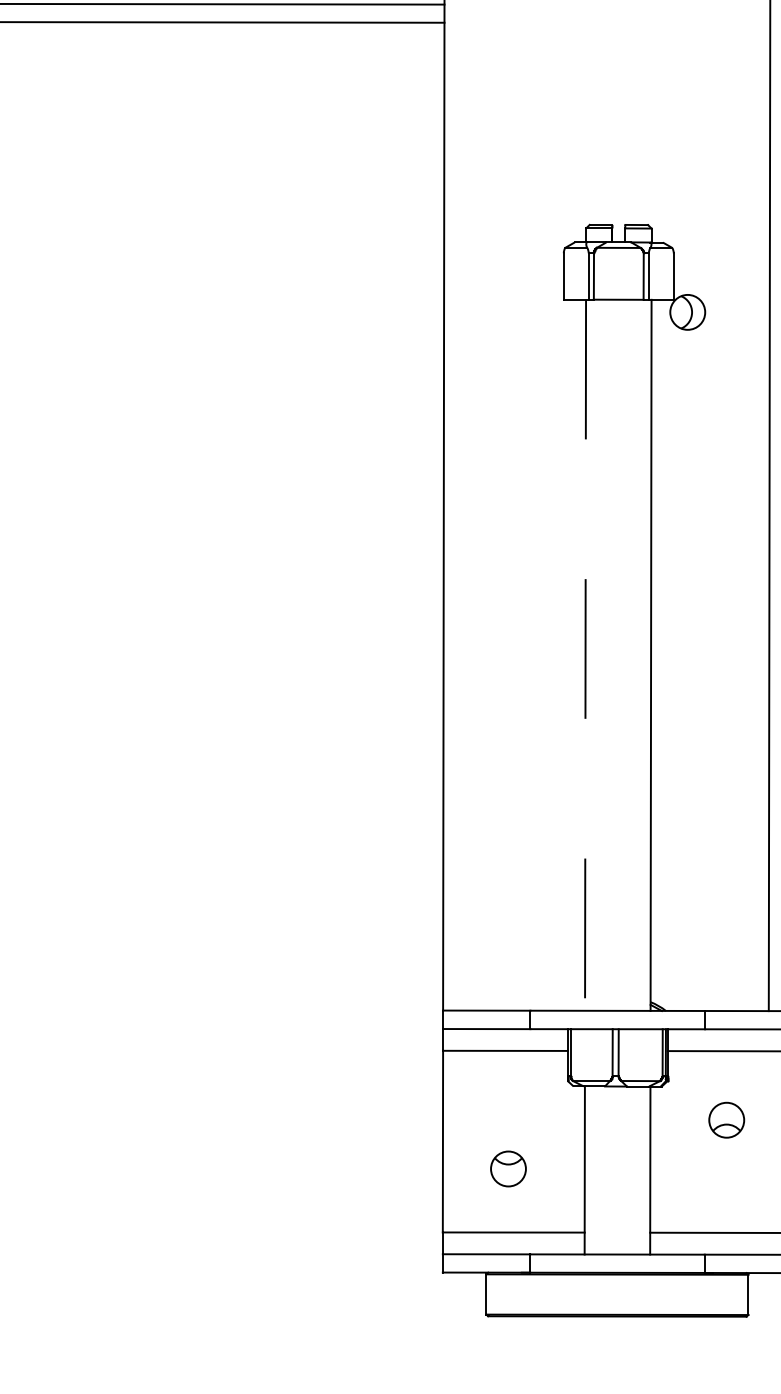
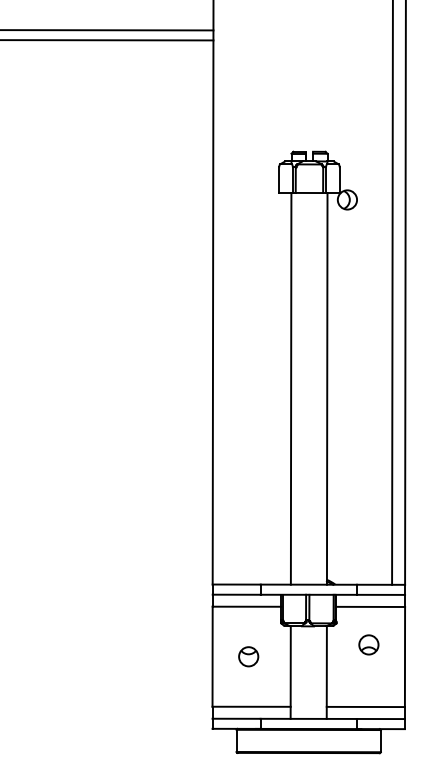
line: (586, 654) -> (291, 388), dashed -> solid
part: (508, 1168) -> (248, 656), moved

